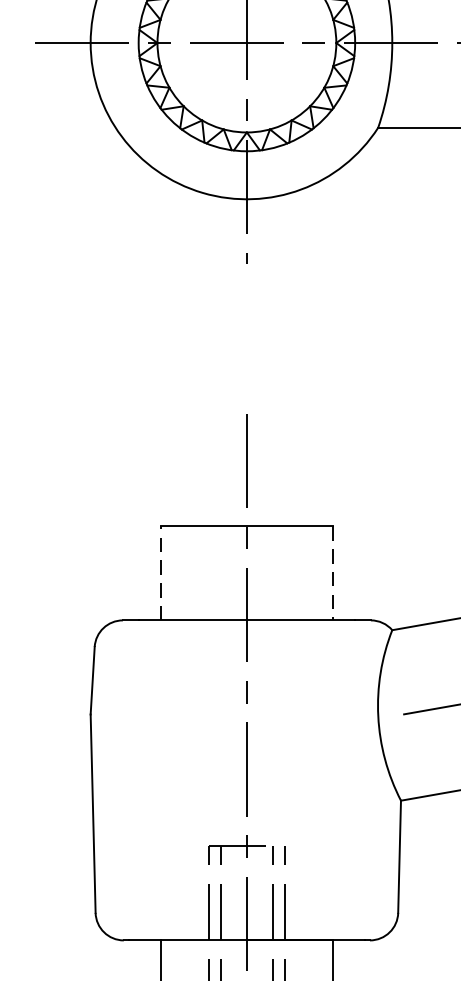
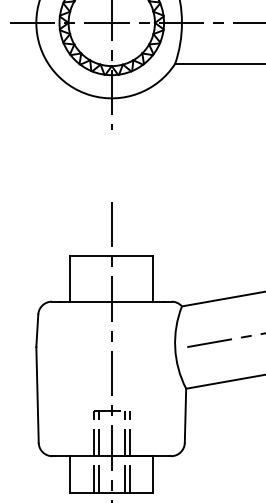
line: (161, 572) -> (70, 278), dashed -> solid
line: (333, 572) -> (153, 278), dashed -> solid

